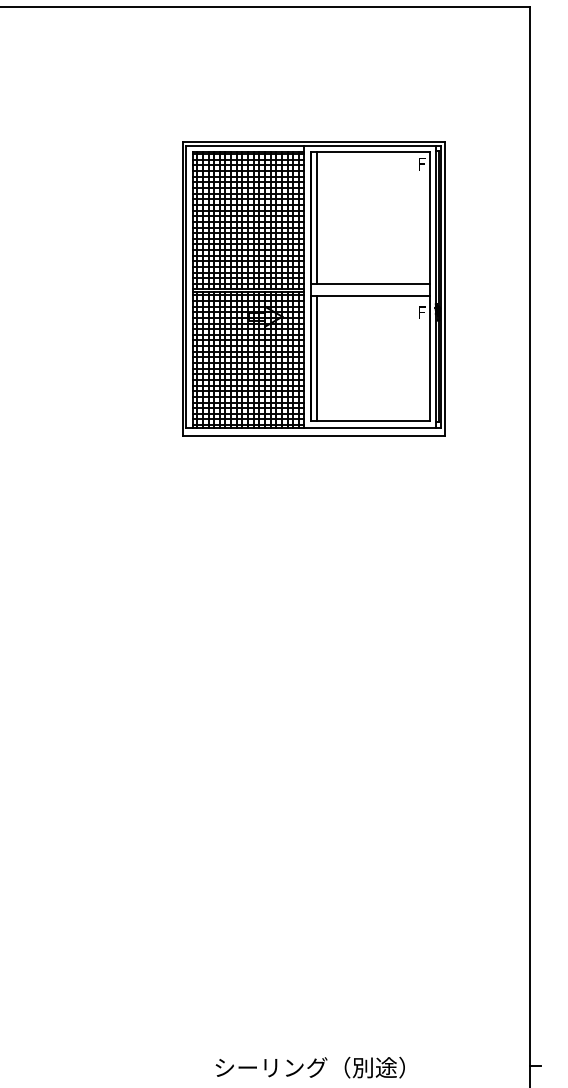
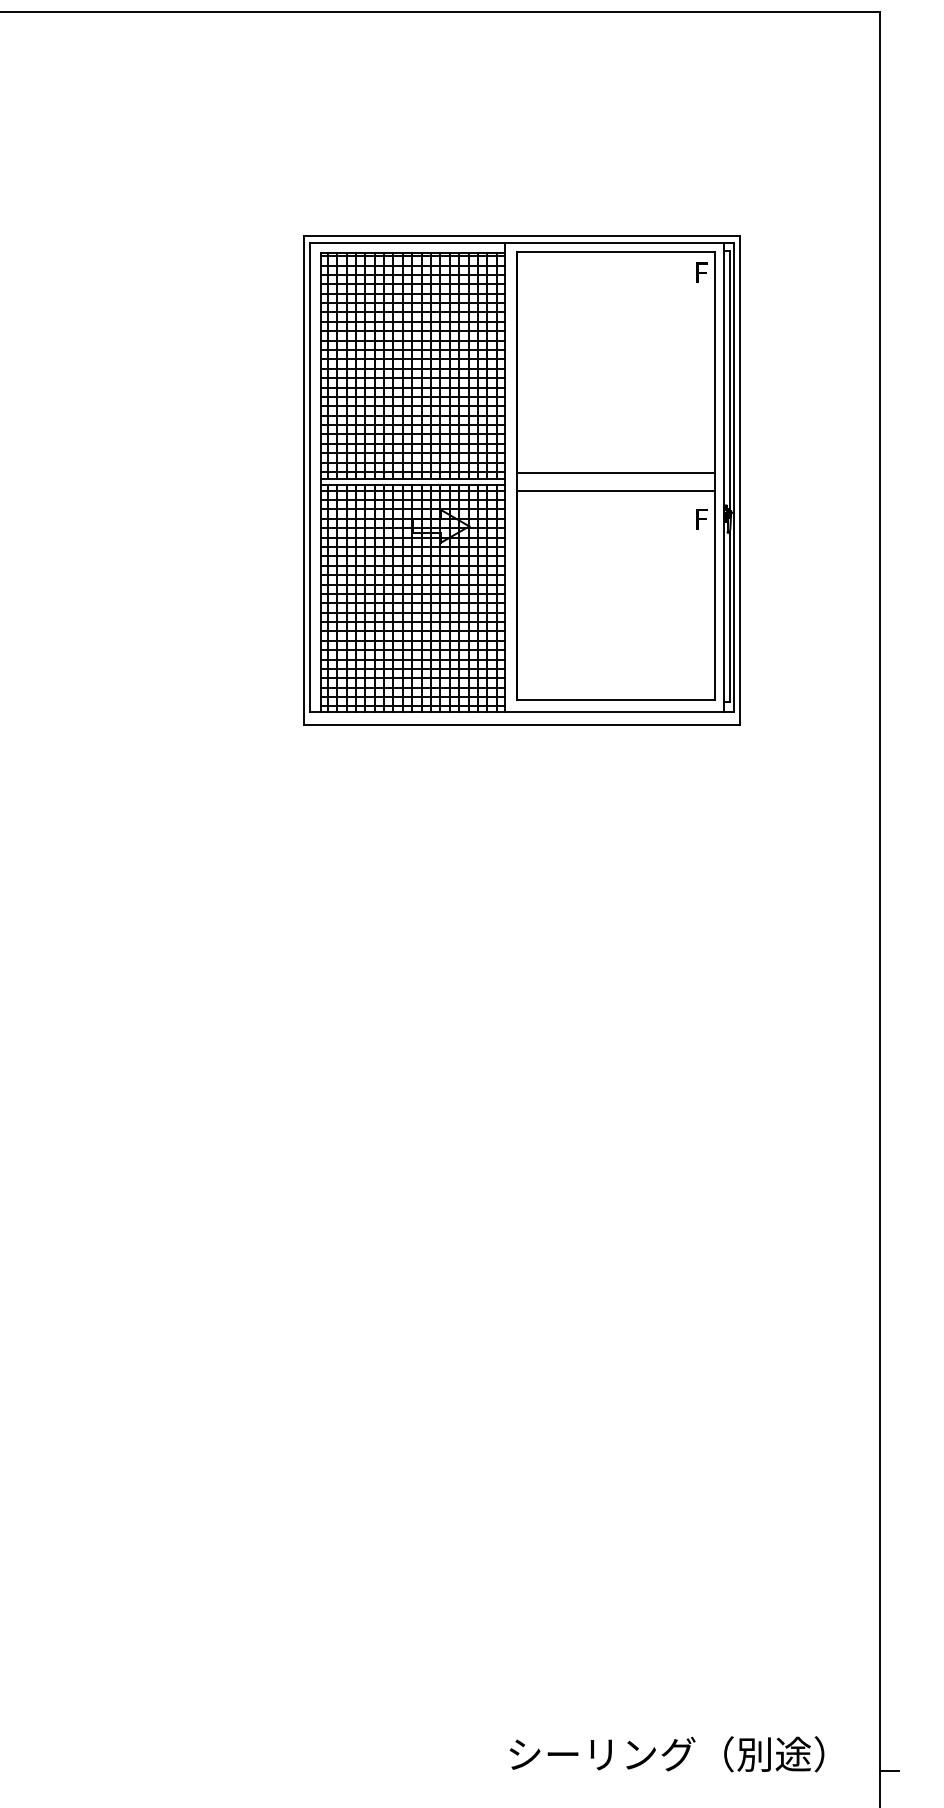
line: (316, 217) -> (526, 361), removed
line: (316, 358) -> (526, 595), removed
text: (309, 1067) -> (665, 1754), moved

